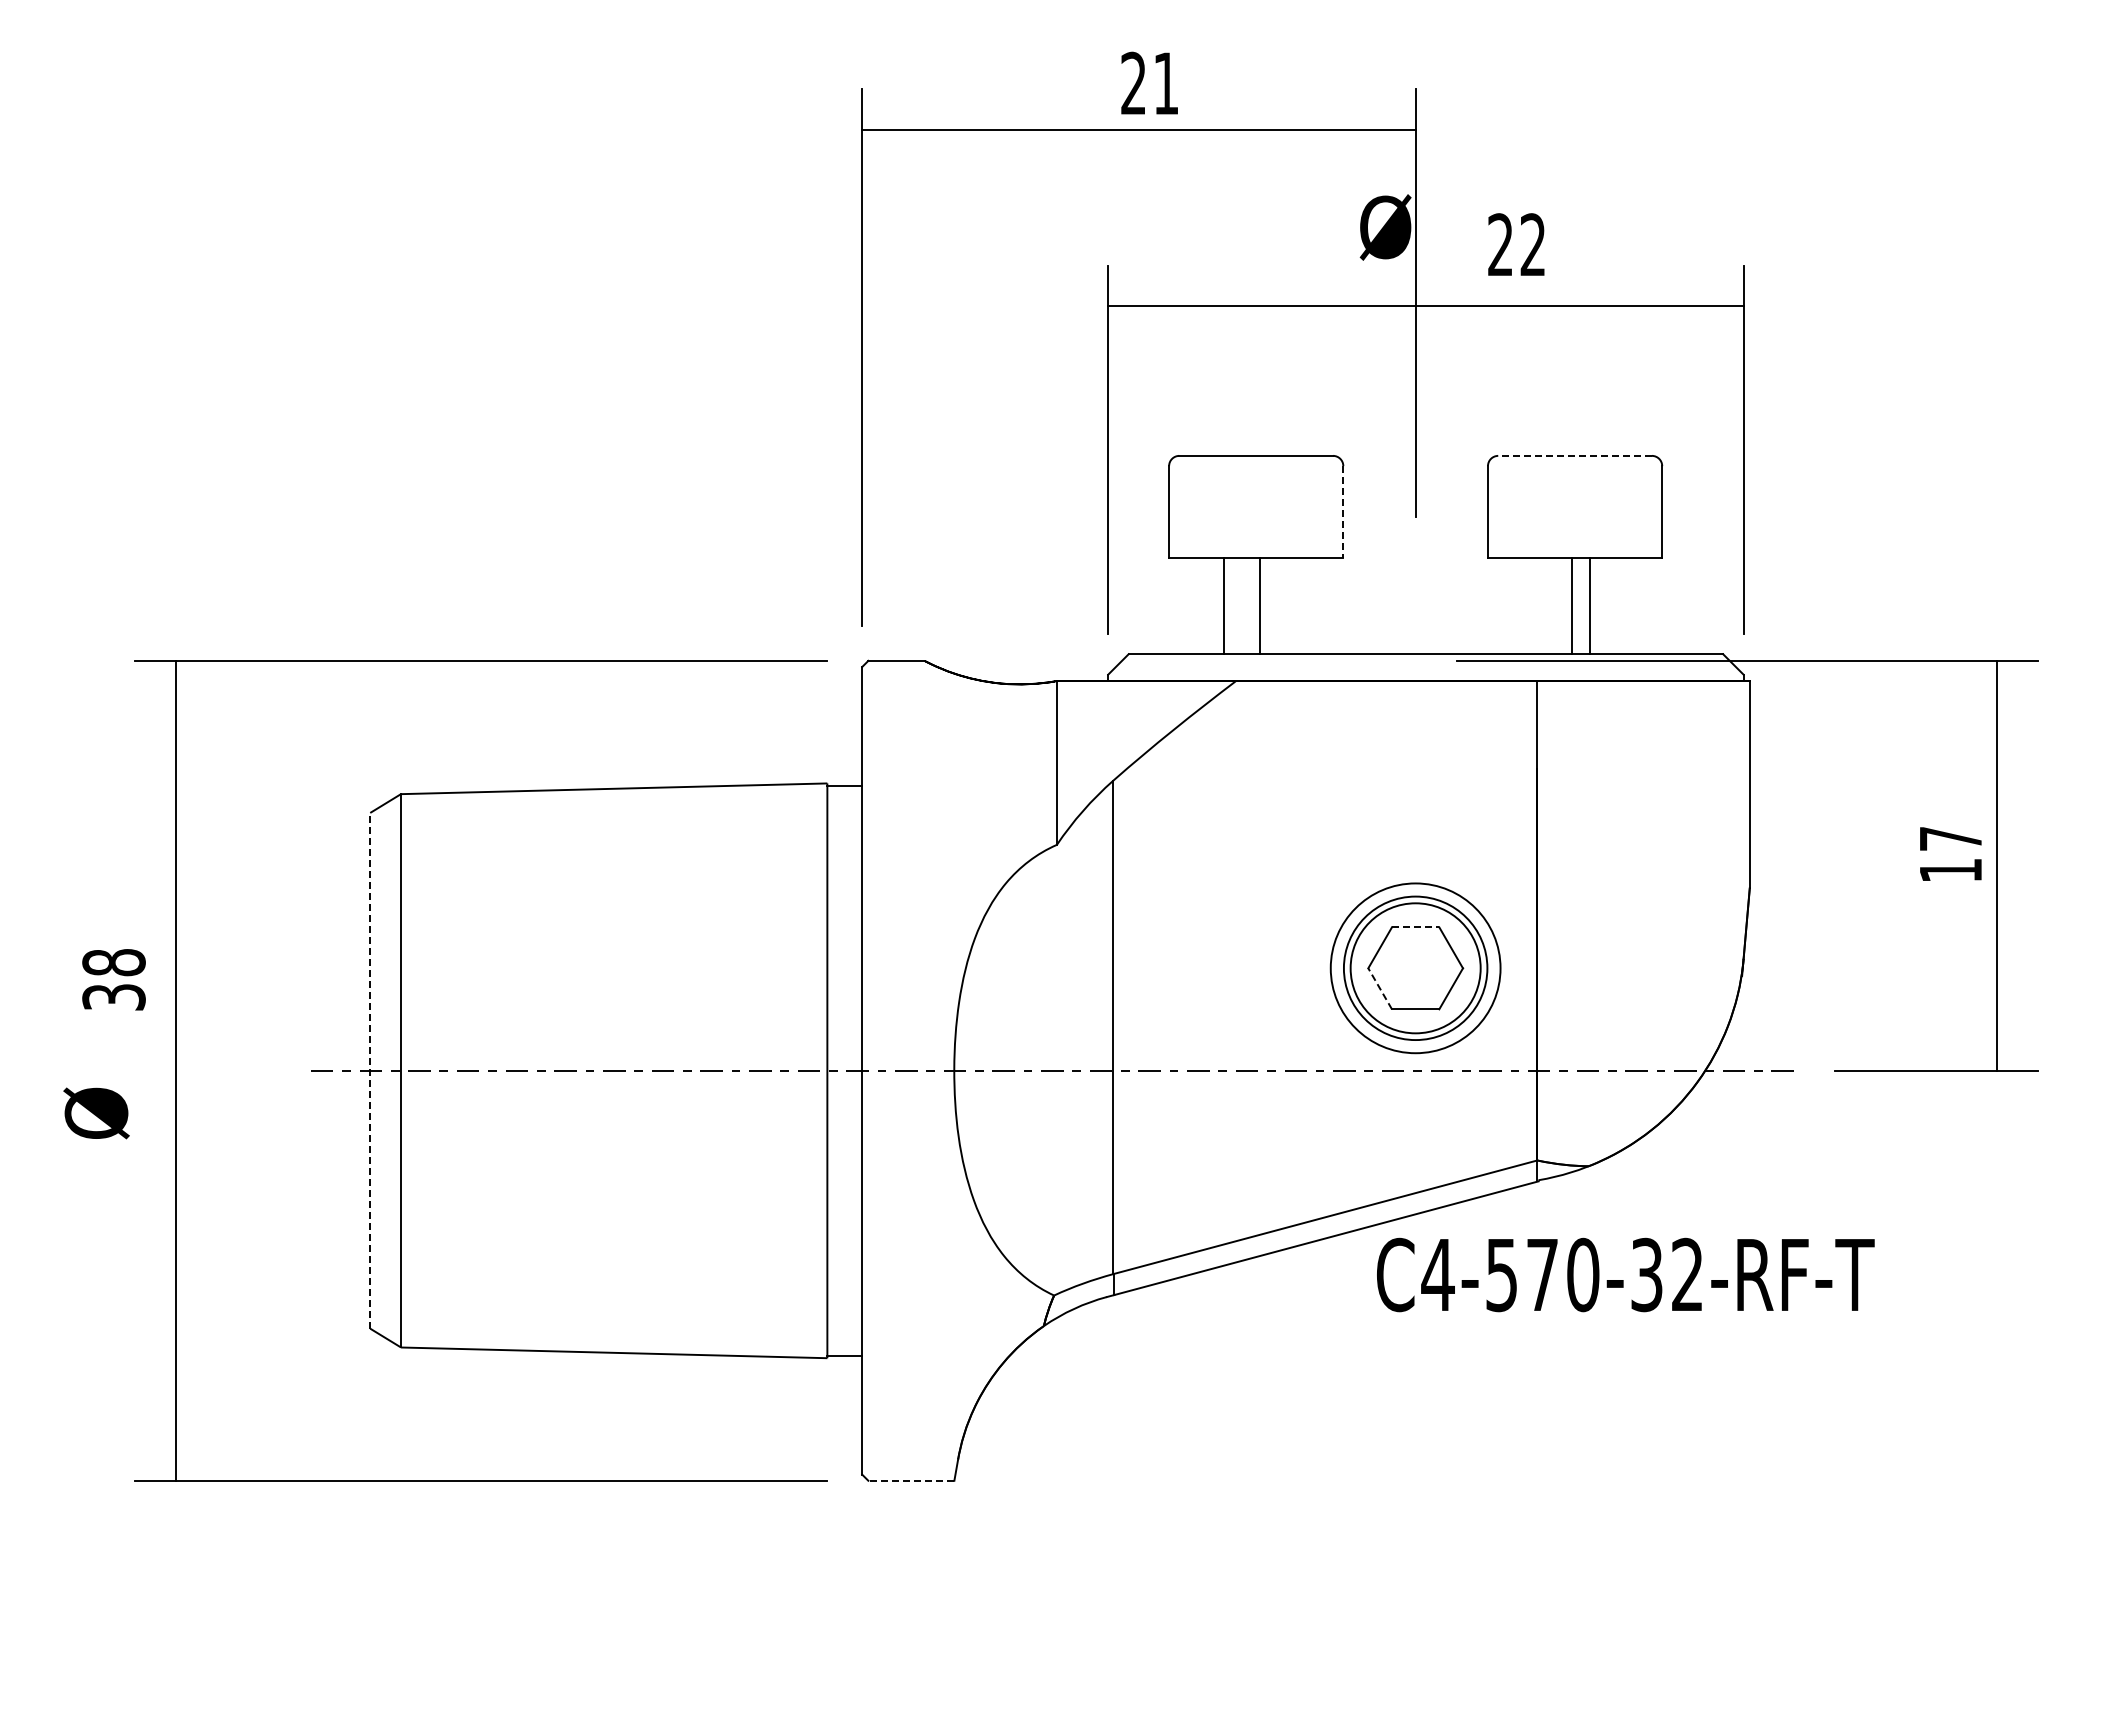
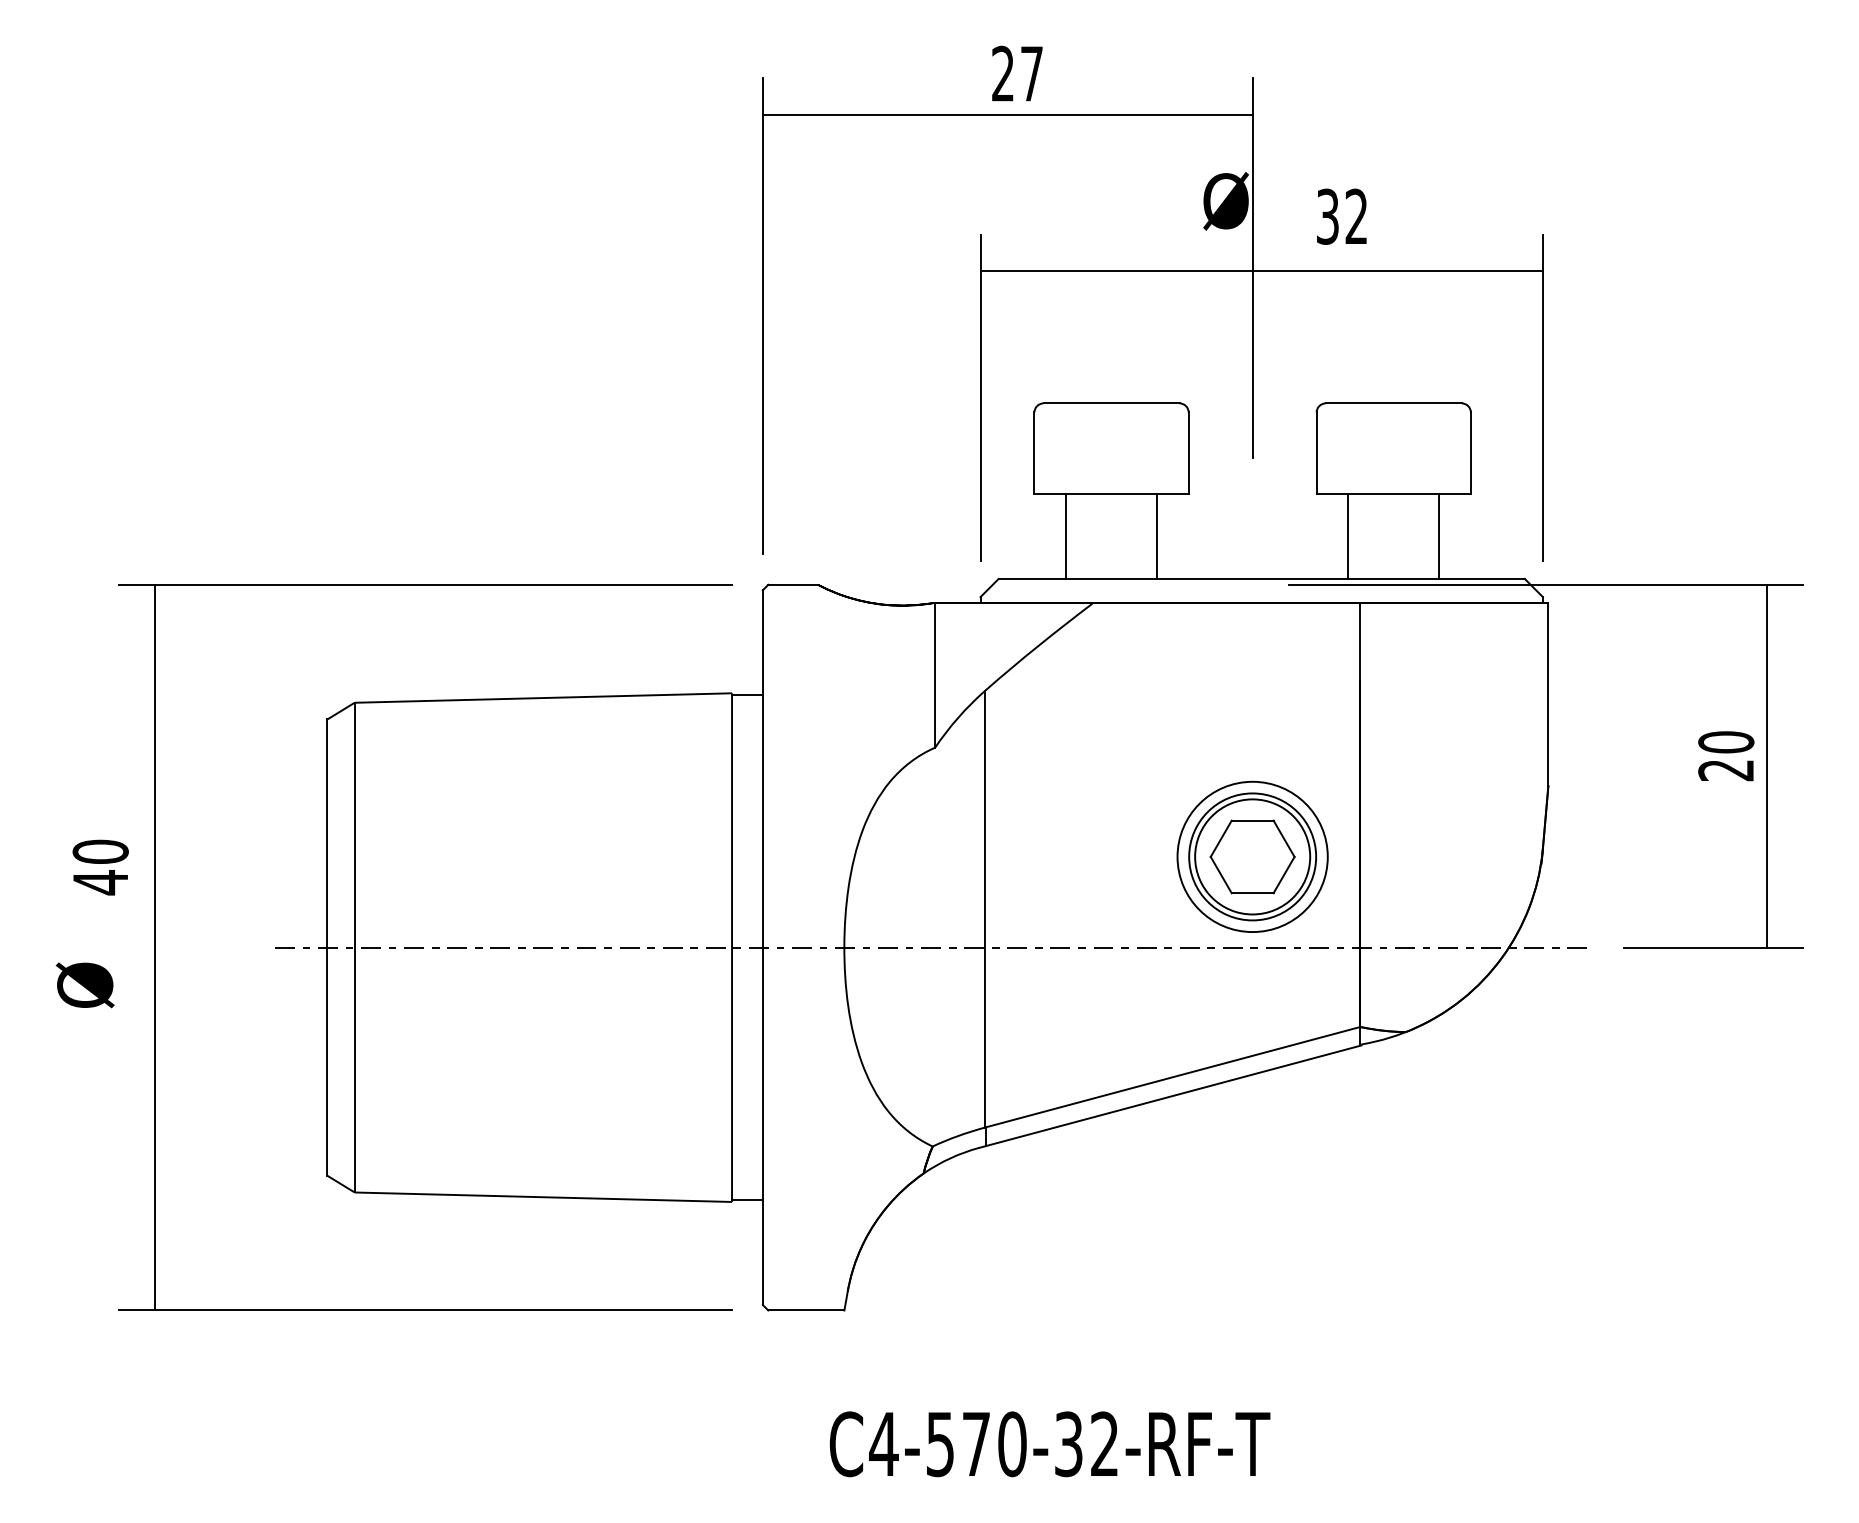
text: (1166, 83) -> (1032, 73), 21 -> 27
text: (1500, 244) -> (1327, 216), 22 -> 32
line: (1575, 455) -> (1394, 403), dashed -> solid
line: (1343, 512) -> (1188, 453), dashed -> solid
line: (1224, 606) -> (1156, 536), moved
line: (1259, 606) -> (1065, 536), moved
line: (1572, 606) -> (1439, 536), moved
line: (1589, 606) -> (1348, 536), moved
text: (1950, 854) -> (1726, 756), 17 -> 20
line: (1415, 927) -> (1252, 820), dashed -> solid
text: (113, 980) -> (100, 867), 38 -> 40
line: (1380, 988) -> (1221, 874), dashed -> solid
line: (370, 1070) -> (327, 947), dashed -> solid
text: (1625, 1274) -> (1049, 1443), moved
line: (911, 1480) -> (806, 1310), dashed -> solid

